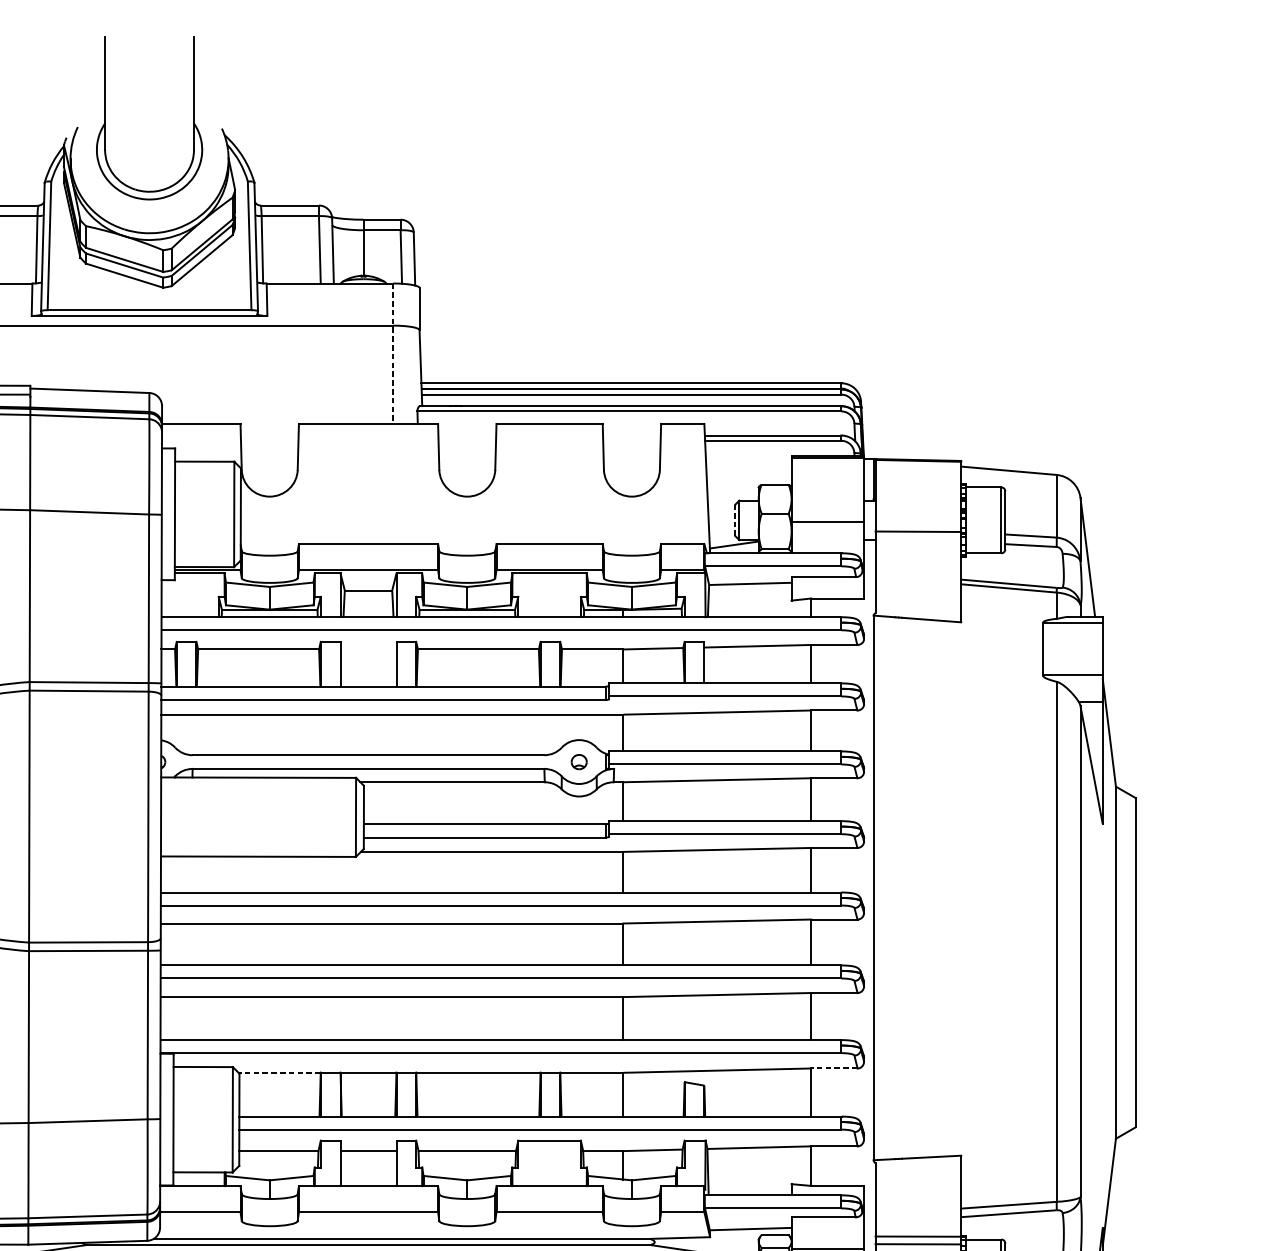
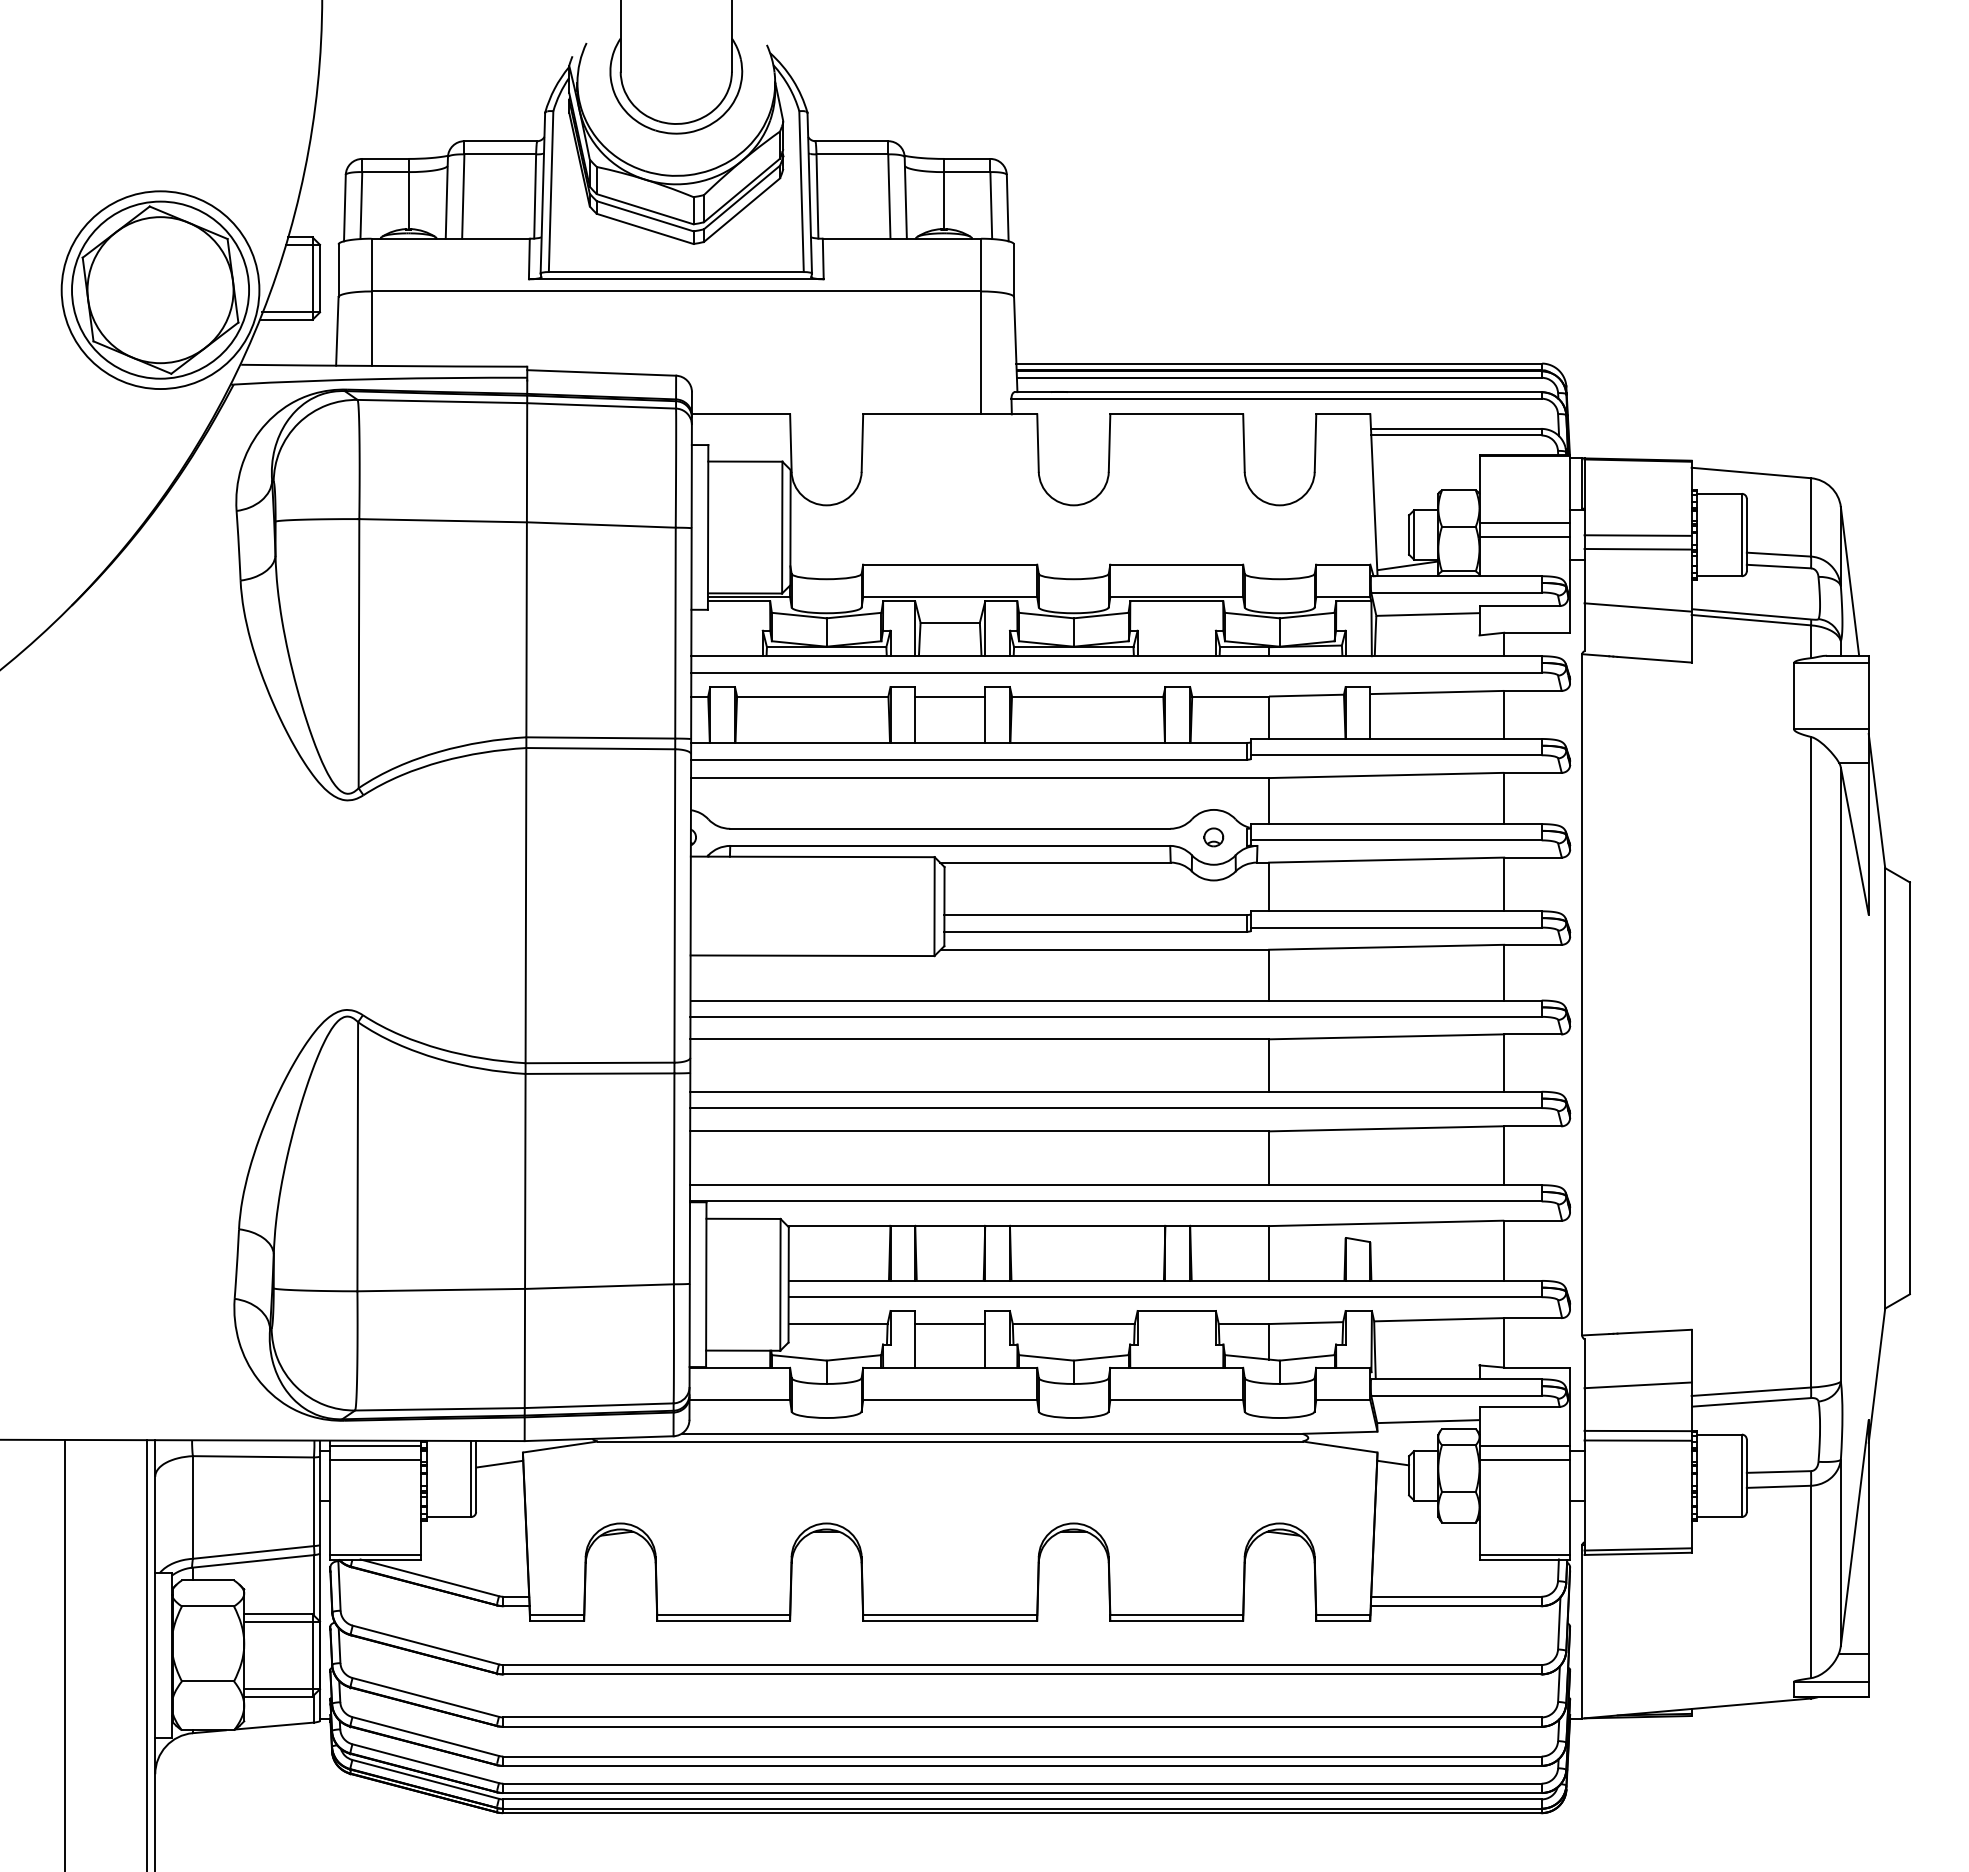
line: (393, 353) -> (981, 326), dashed -> solid
line: (827, 510) -> (1524, 522), added
line: (735, 520) -> (1409, 535), dashed -> solid
line: (917, 520) -> (1637, 535), added
line: (917, 578) -> (1637, 607), added
line: (368, 649) -> (950, 696), added
line: (834, 1068) -> (1533, 1220), dashed -> solid
line: (279, 1073) -> (838, 1226), dashed -> solid
line: (917, 1200) -> (1637, 1385), added

